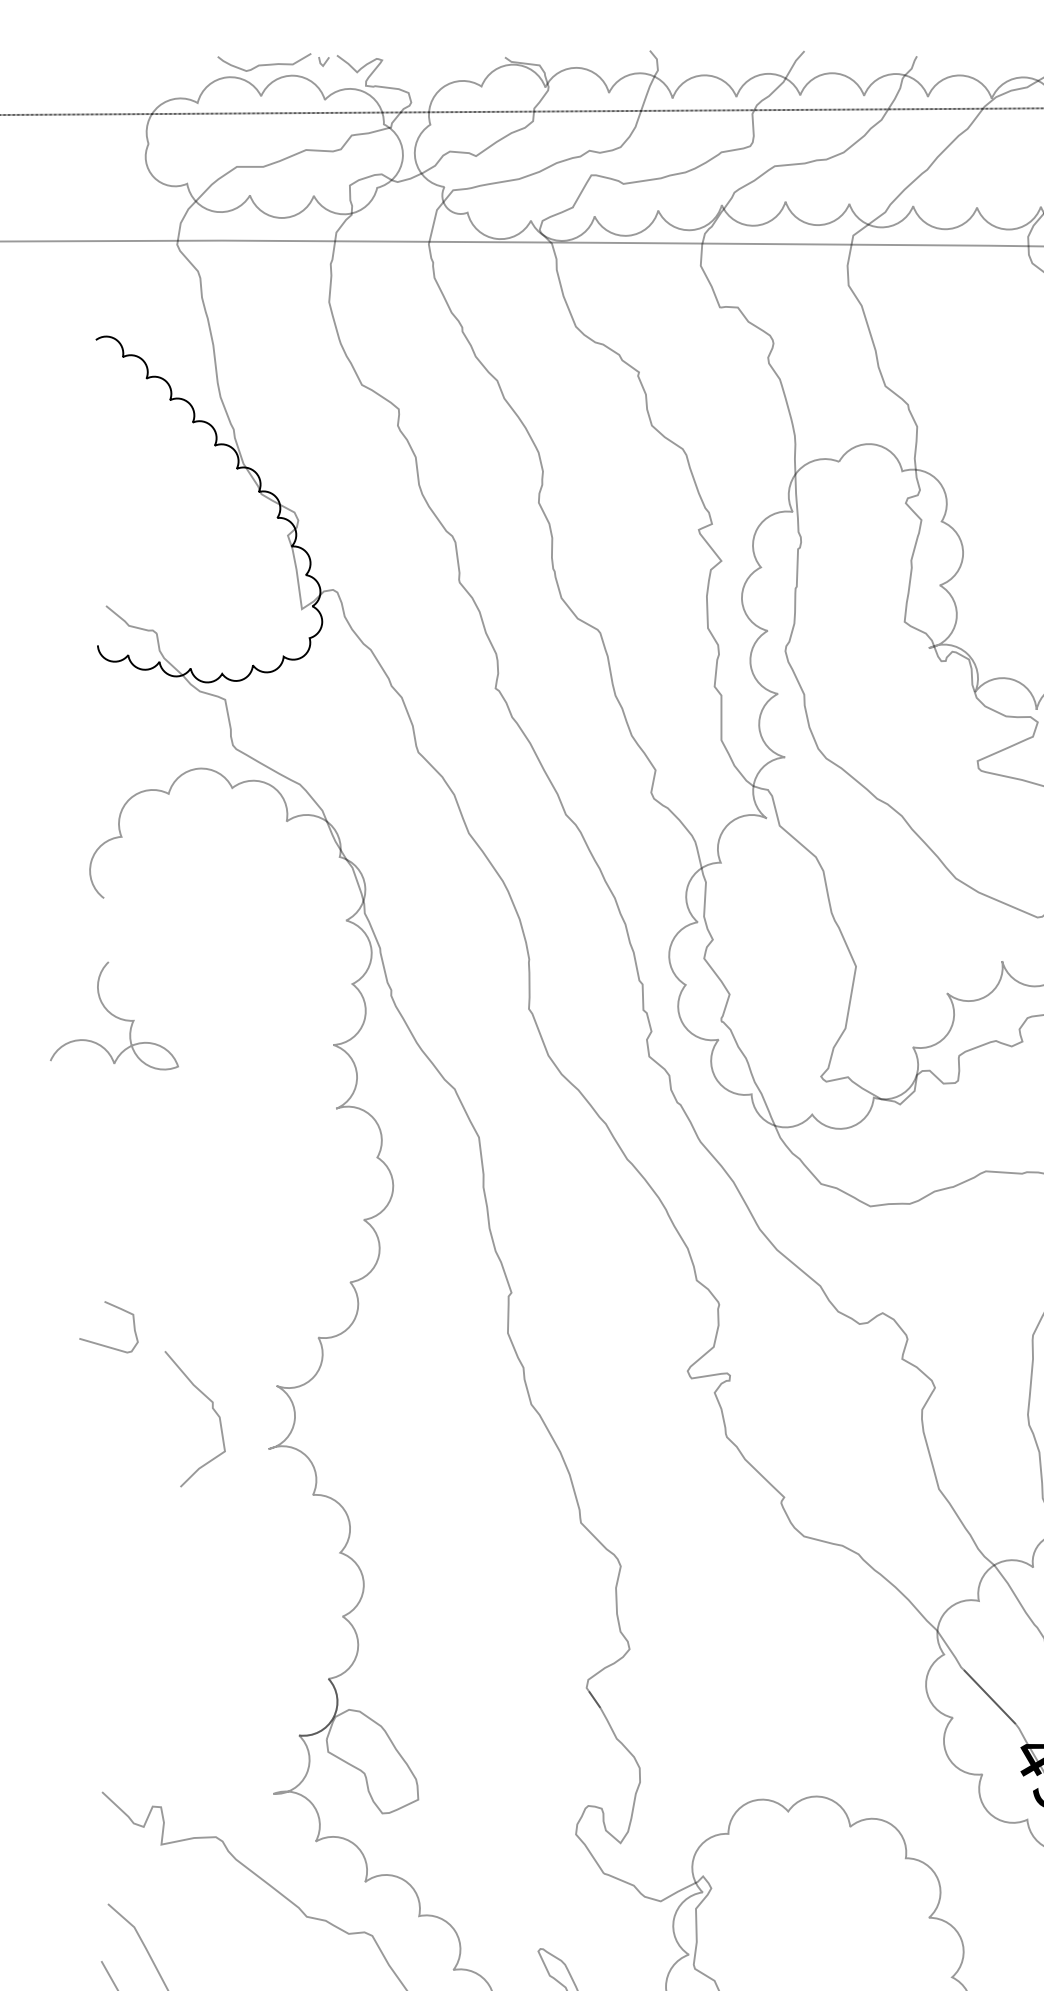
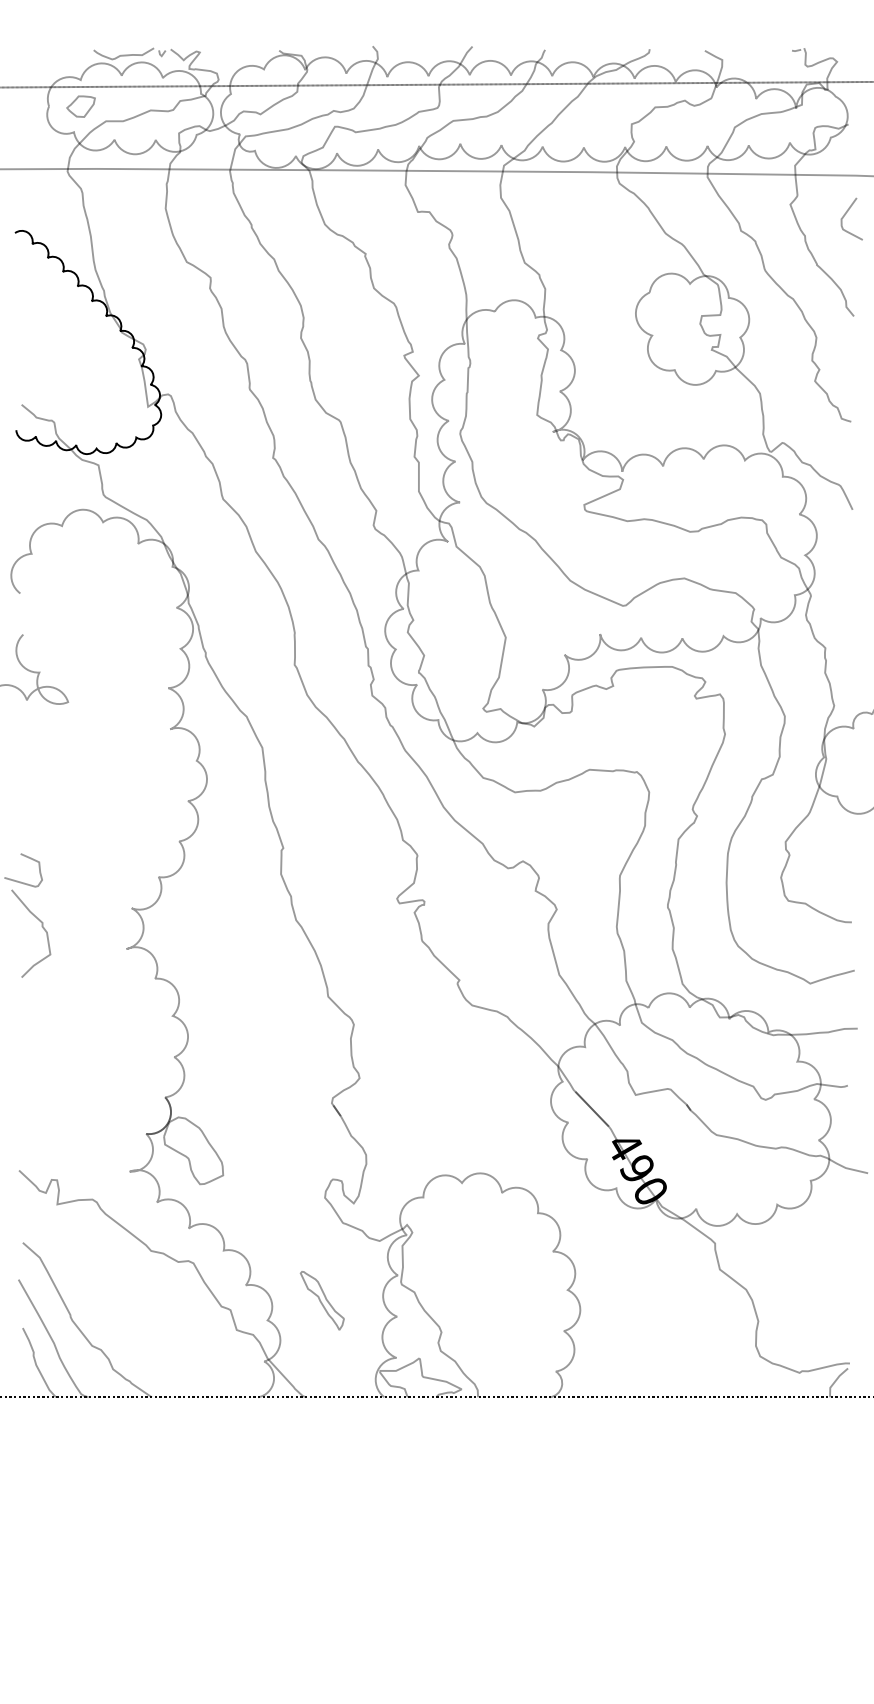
part: (197, 143) -> (80, 106), added
curve: (211, 1407) -> (41, 926), moved

